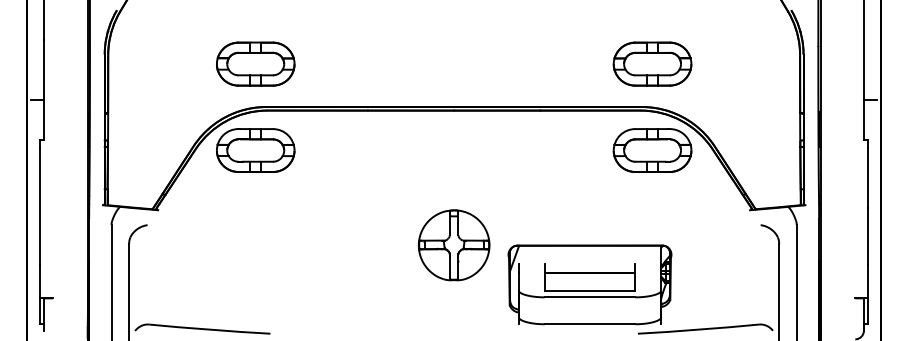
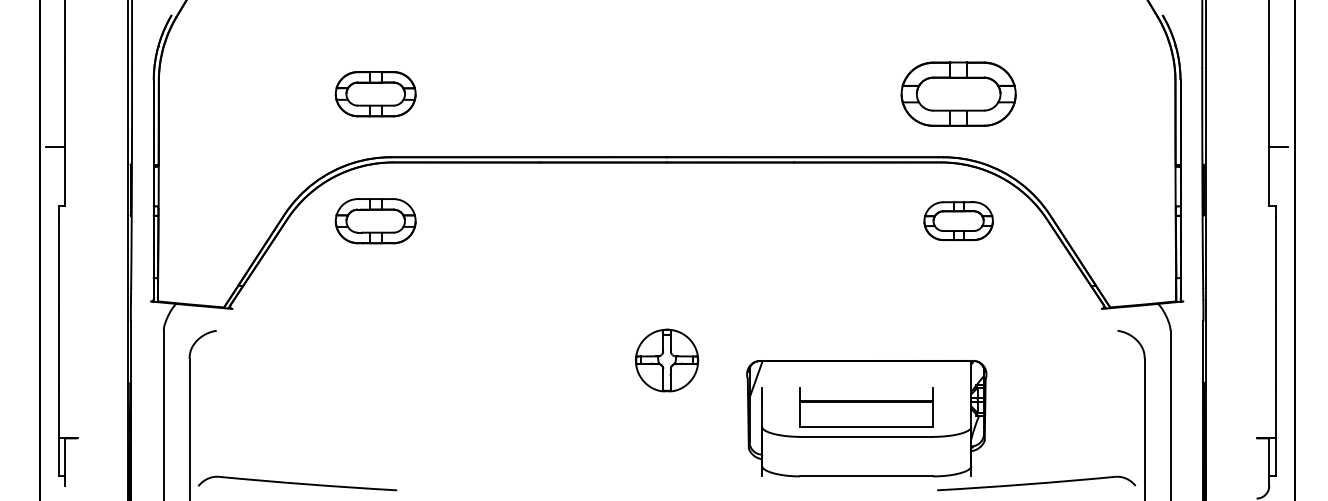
part: (255, 63) -> (375, 93), size x0.7
part: (255, 150) -> (375, 221), size x0.7
part: (652, 150) -> (958, 221), size x0.6
part: (453, 245) -> (666, 360), size x0.6

